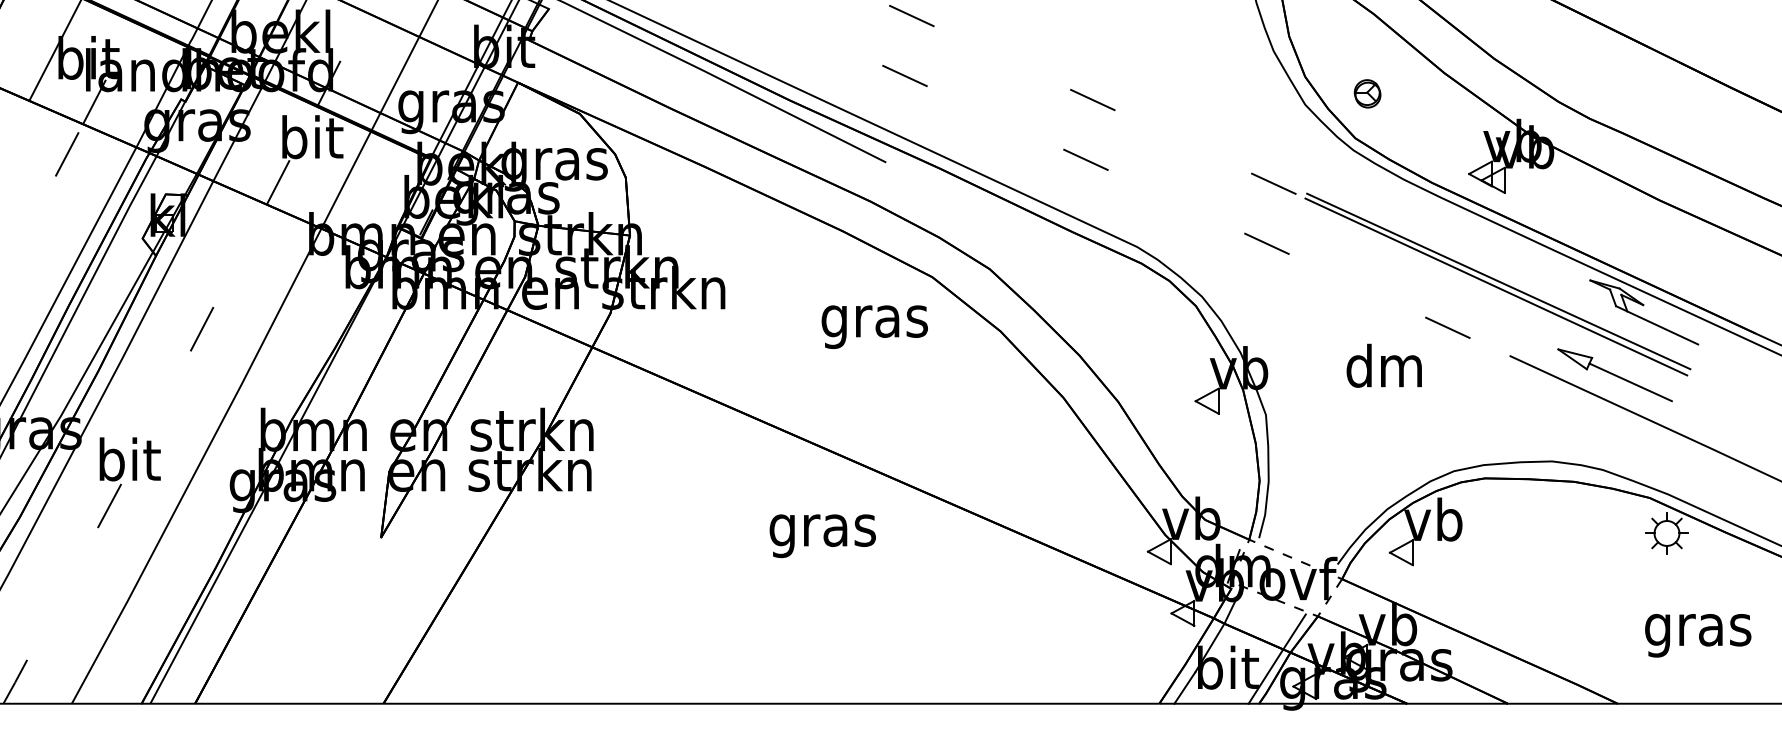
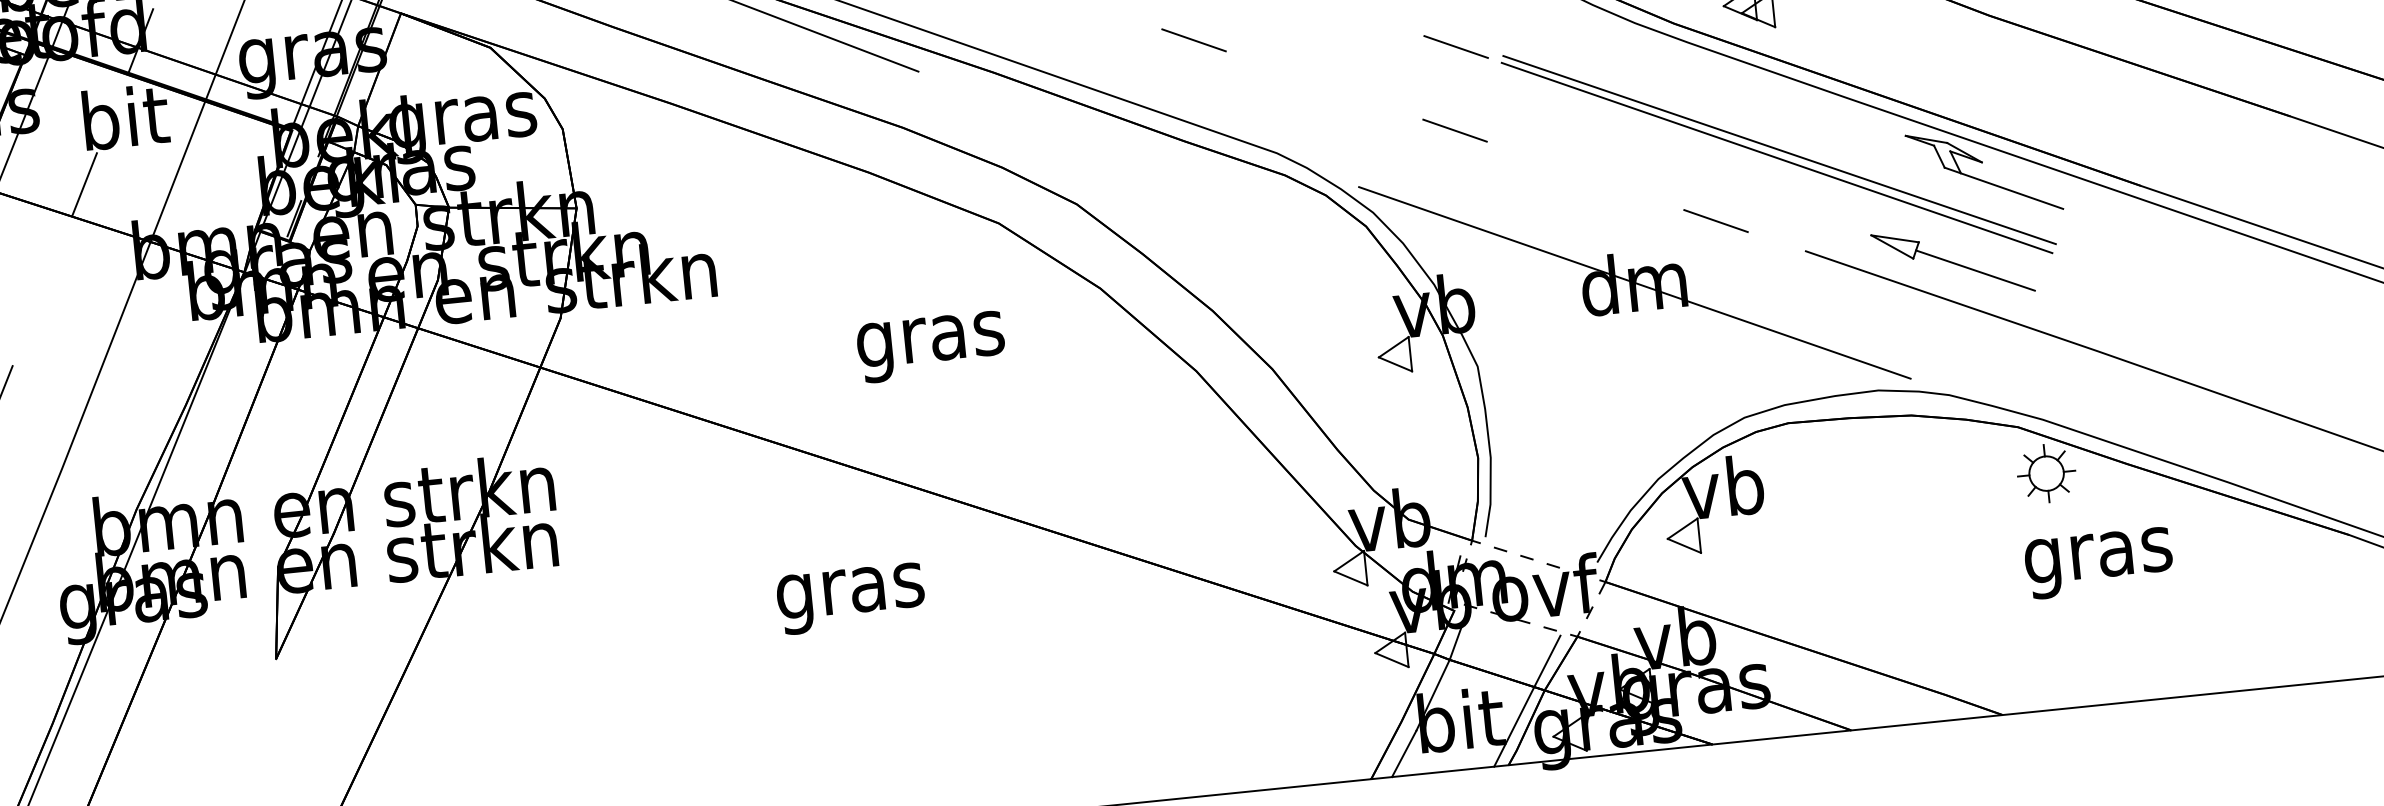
text: (874, 326) -> (930, 346), moved
line: (1384, 366) -> (1634, 283), added
text: (822, 536) -> (850, 599), moved
text: (1698, 635) -> (2099, 562), moved

